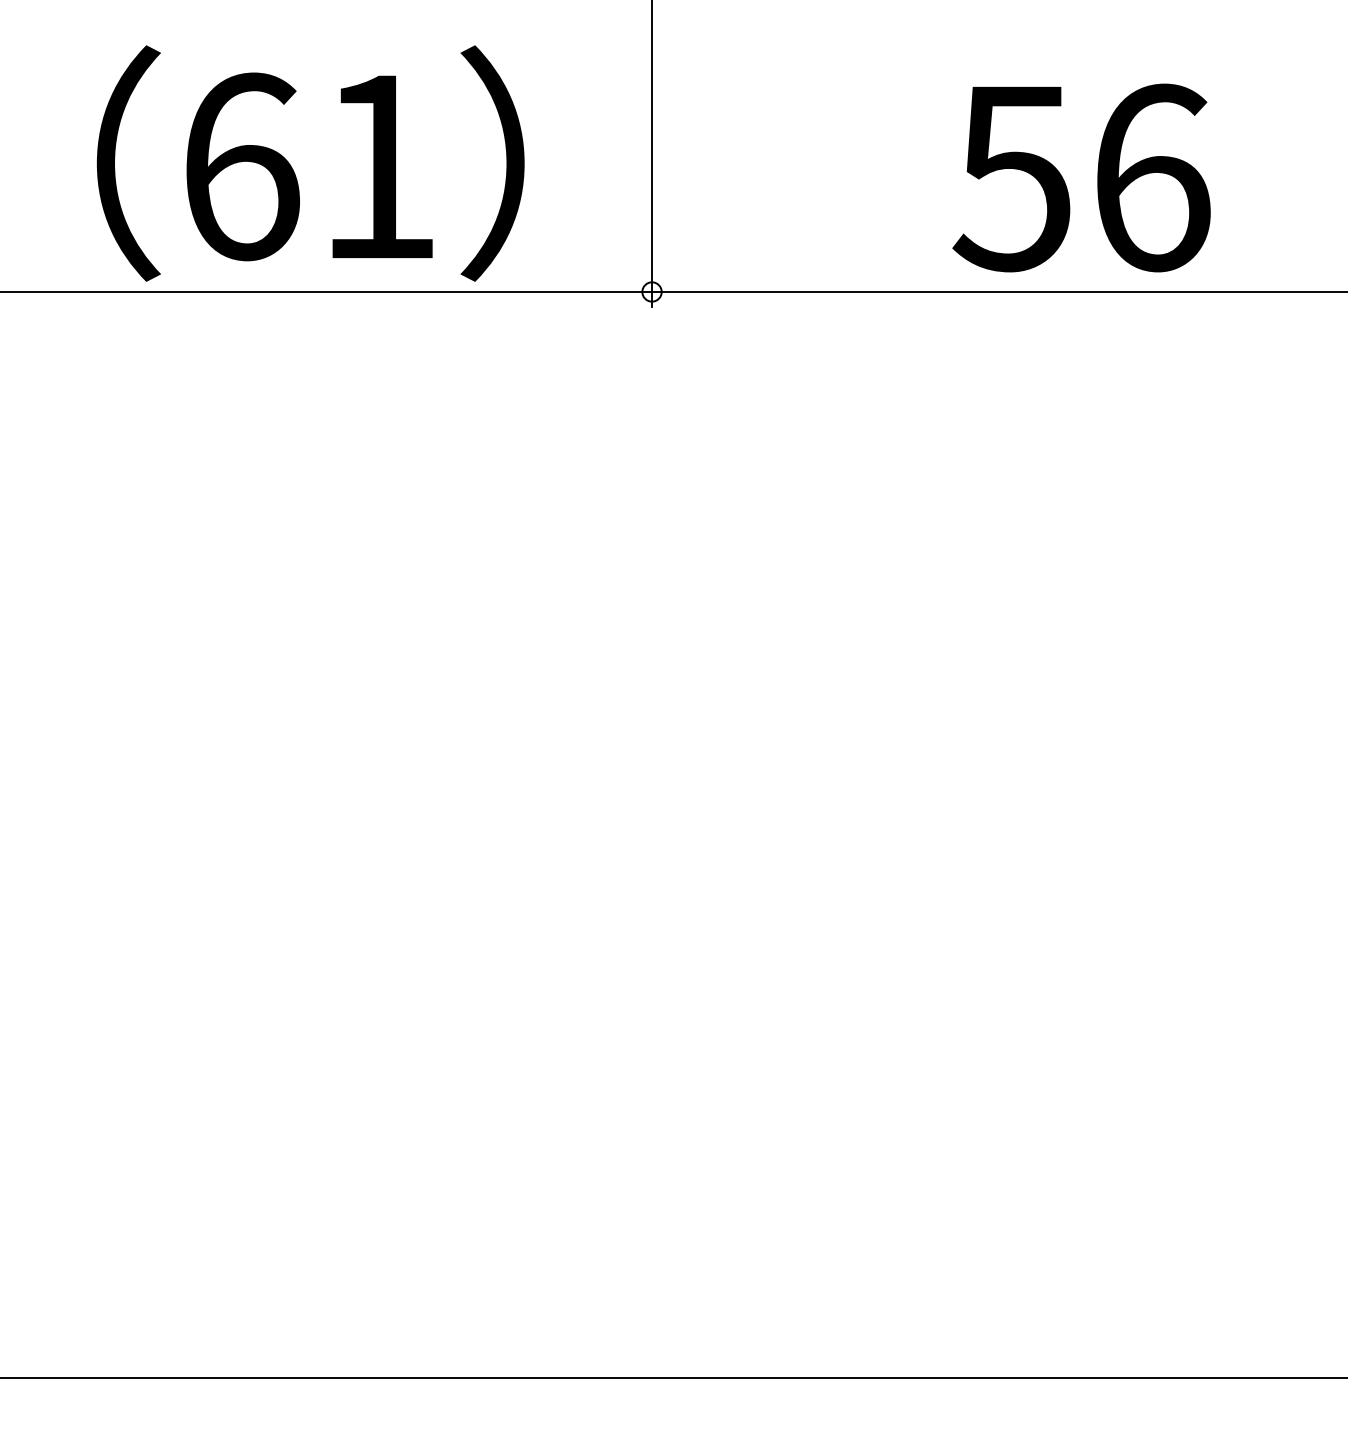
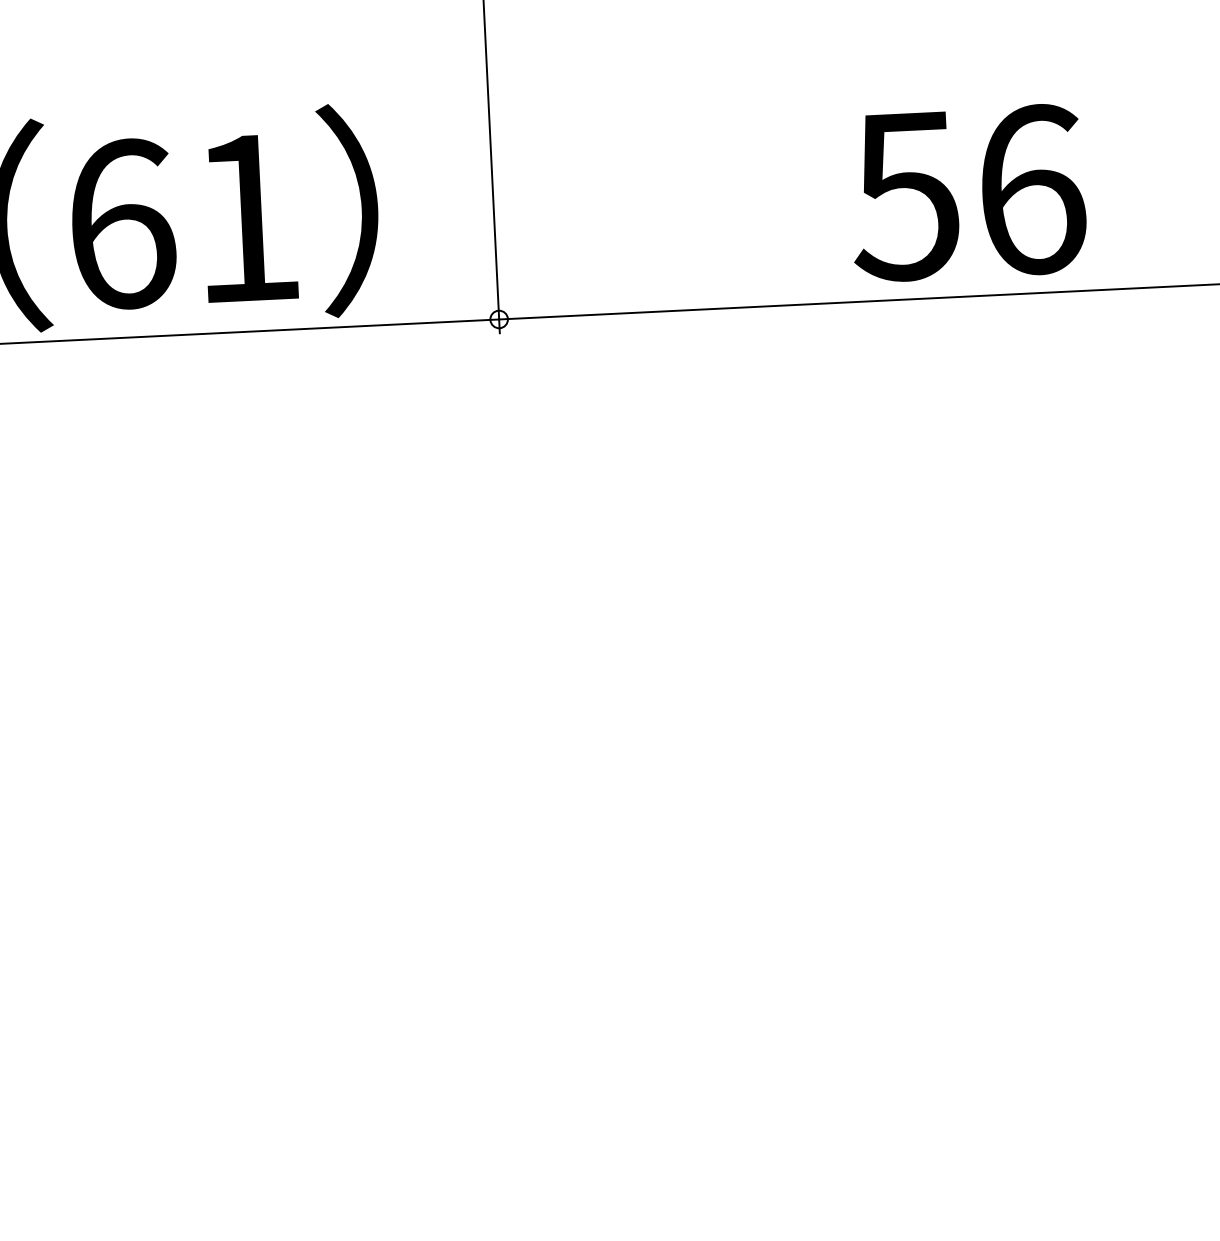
text: (1081, 177) -> (967, 192), moved

